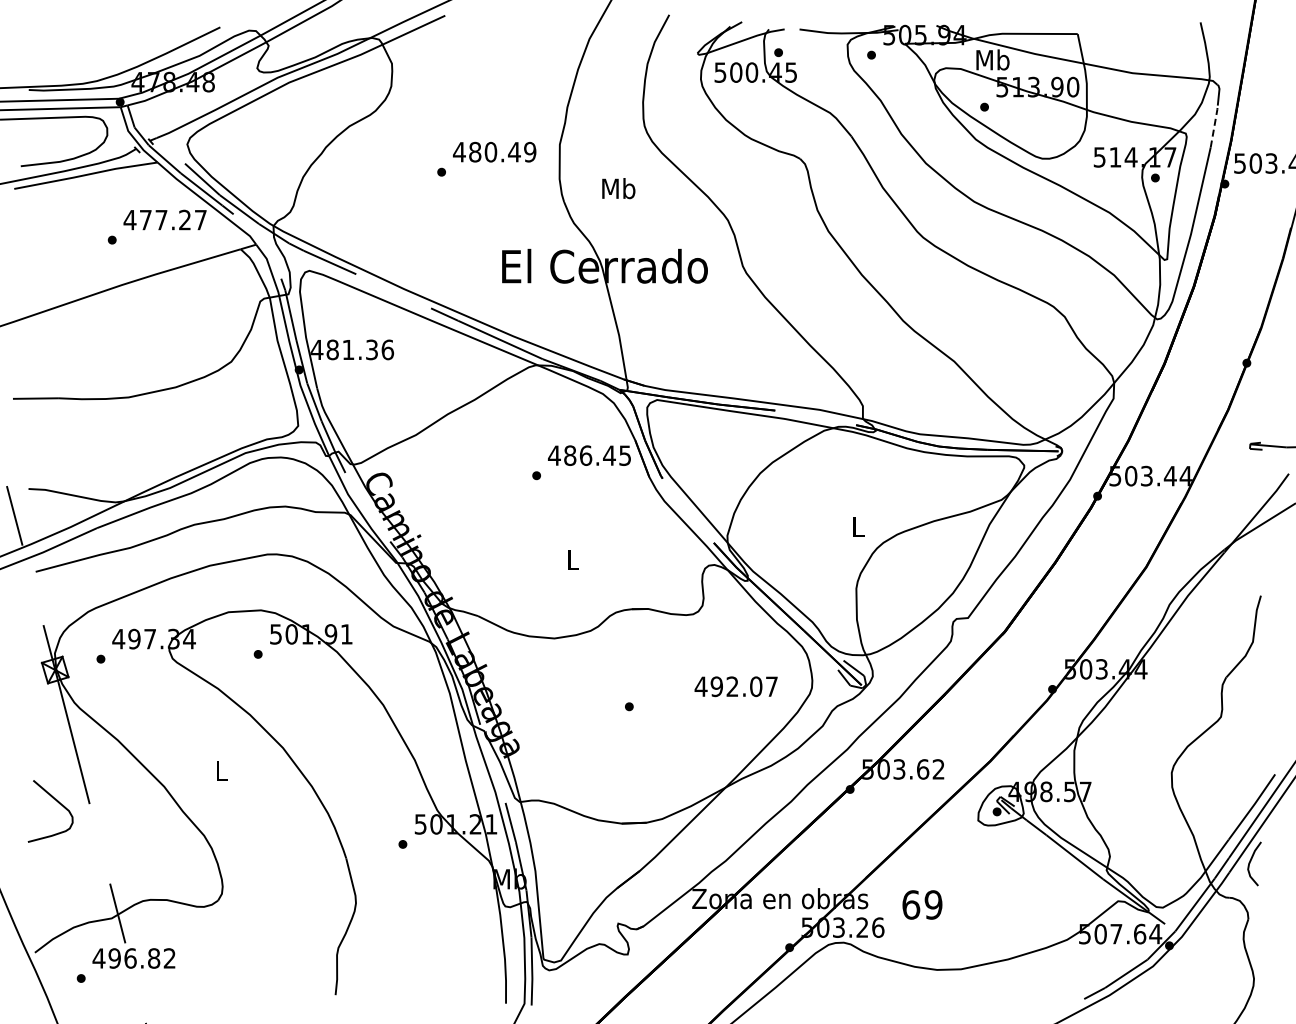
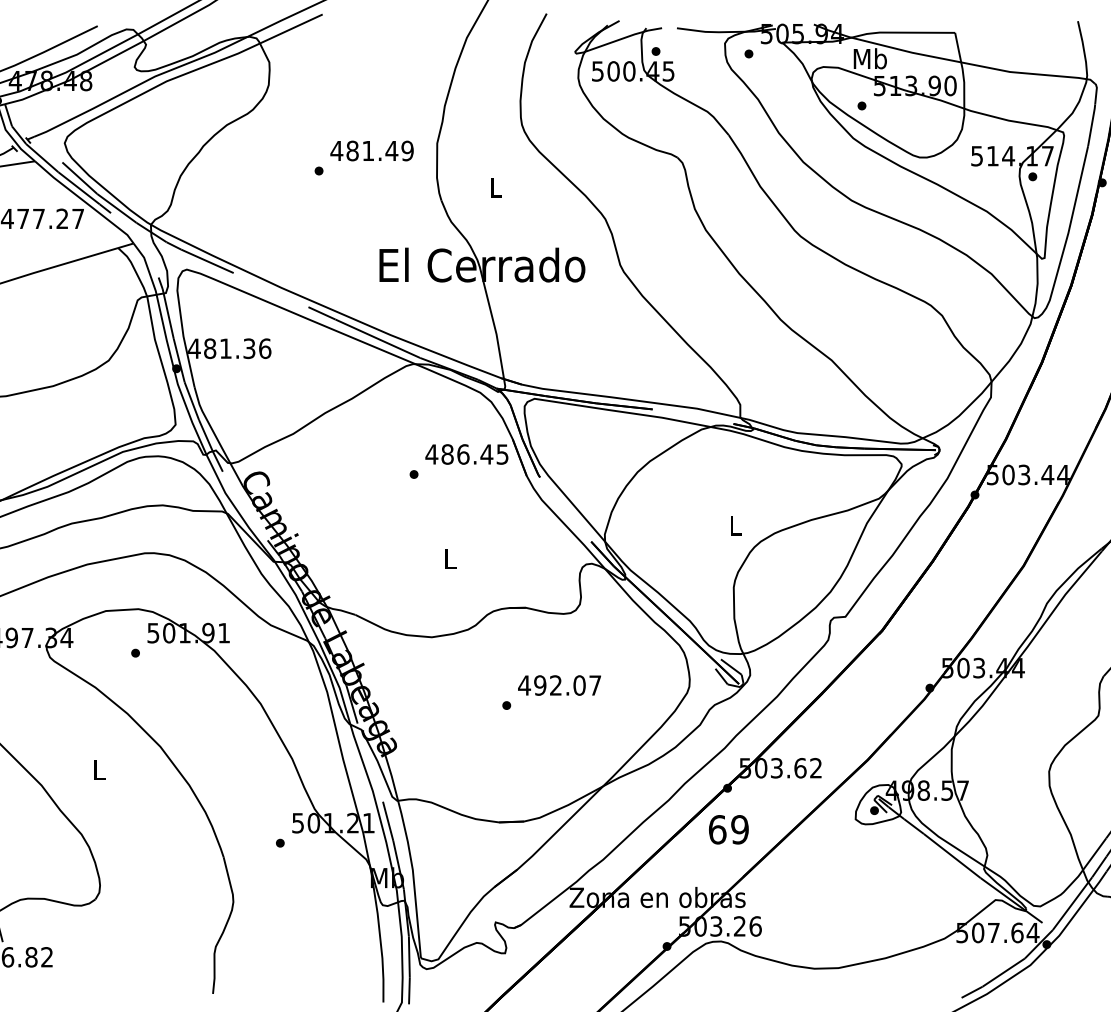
line: (1214, 125) -> (1091, 124), dashed -> solid
text: (490, 151) -> (367, 150), 480.49 -> 481.49
text: (618, 188) -> (495, 187), Mb -> L
text: (735, 686) -> (558, 685), moved
text: (922, 904) -> (728, 829), moved

